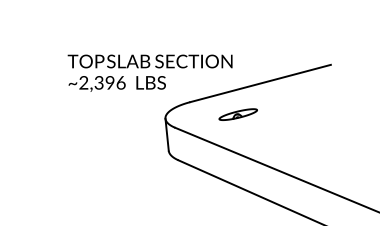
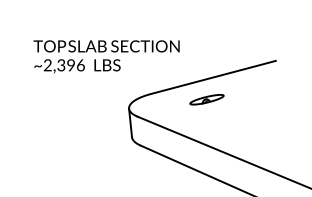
text: (149, 72) -> (106, 56), moved
part: (237, 114) -> (206, 99), moved

